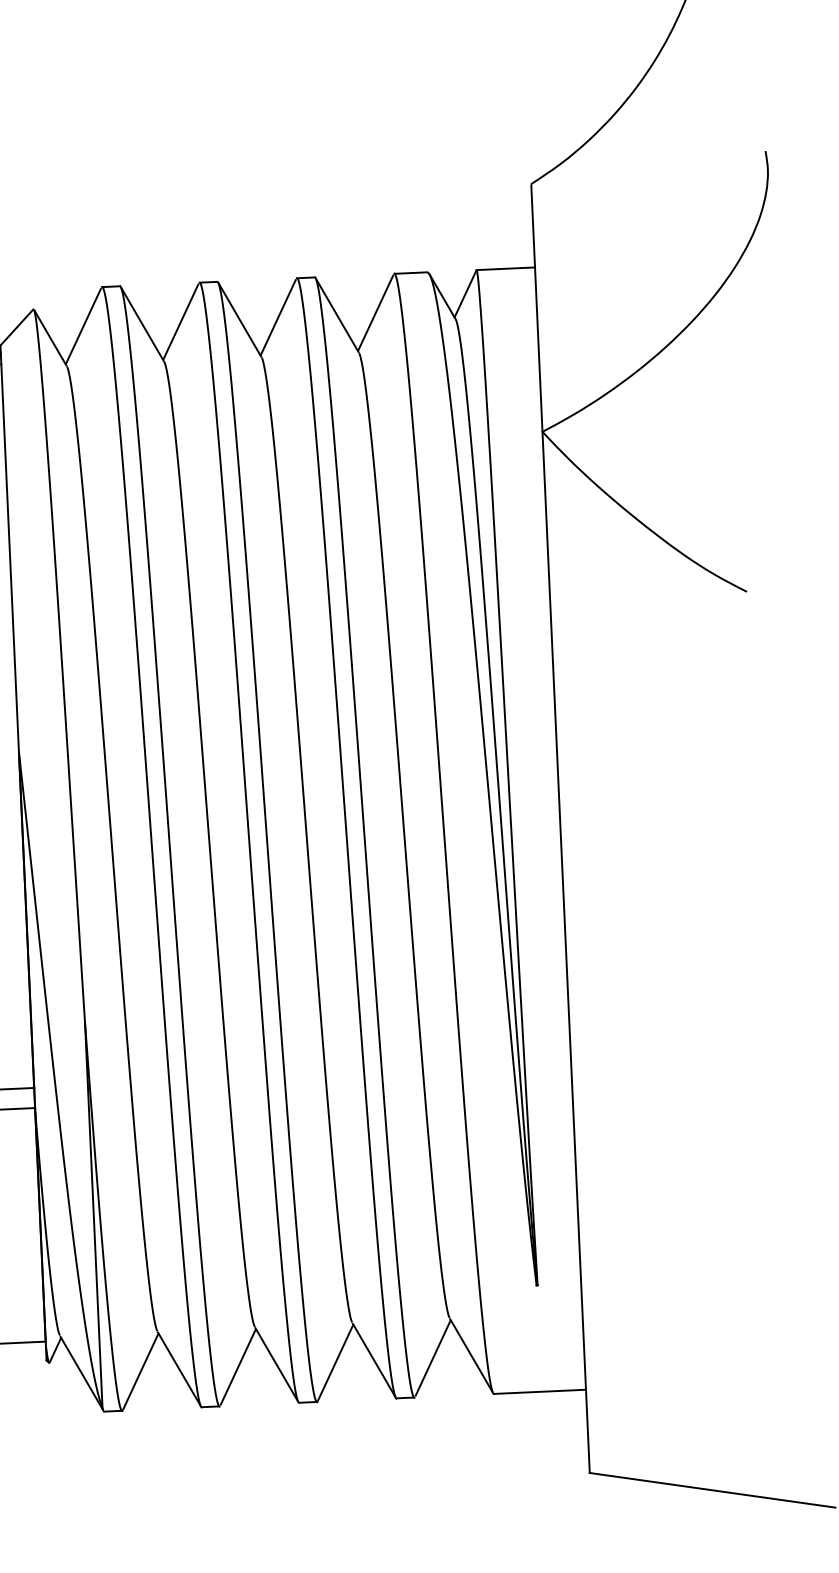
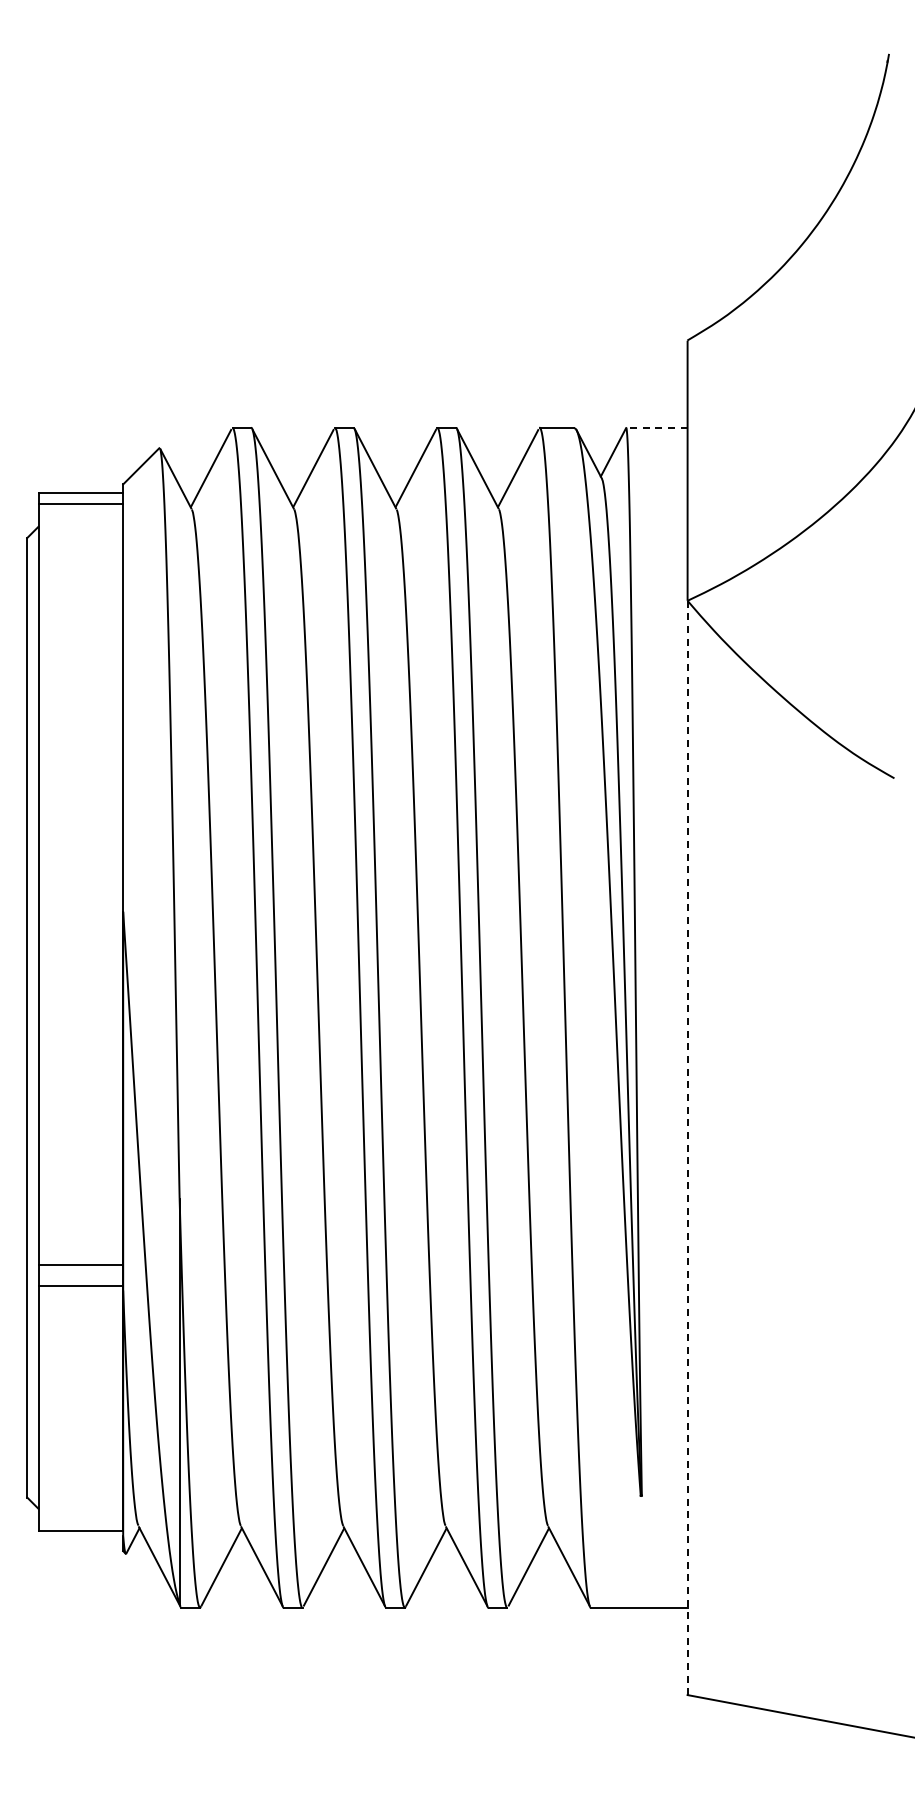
line: (505, 268) -> (656, 427), solid -> dashed
line: (566, 952) -> (687, 1148), solid -> dashed

